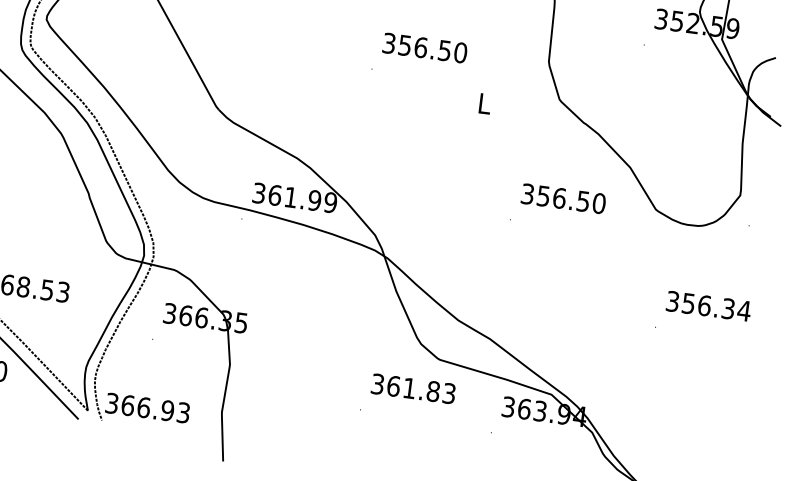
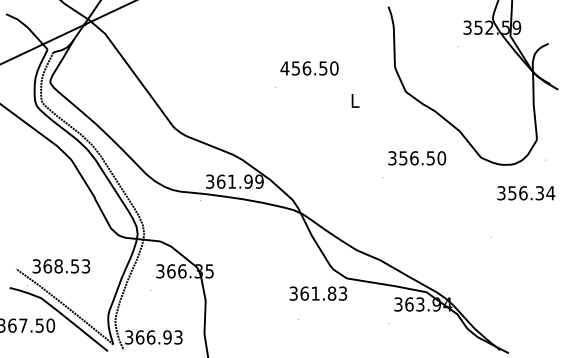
text: (388, 43) -> (284, 68), 356.50 -> 456.50
text: (709, 306) -> (526, 193), moved
text: (413, 388) -> (318, 293), moved

